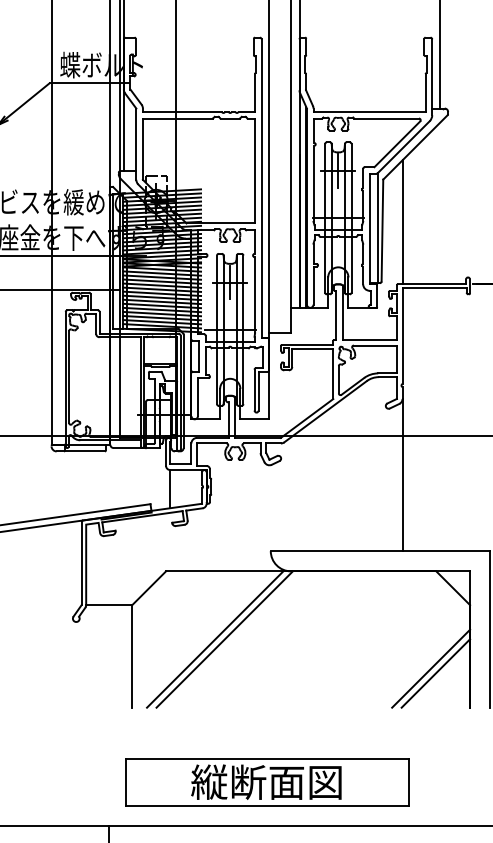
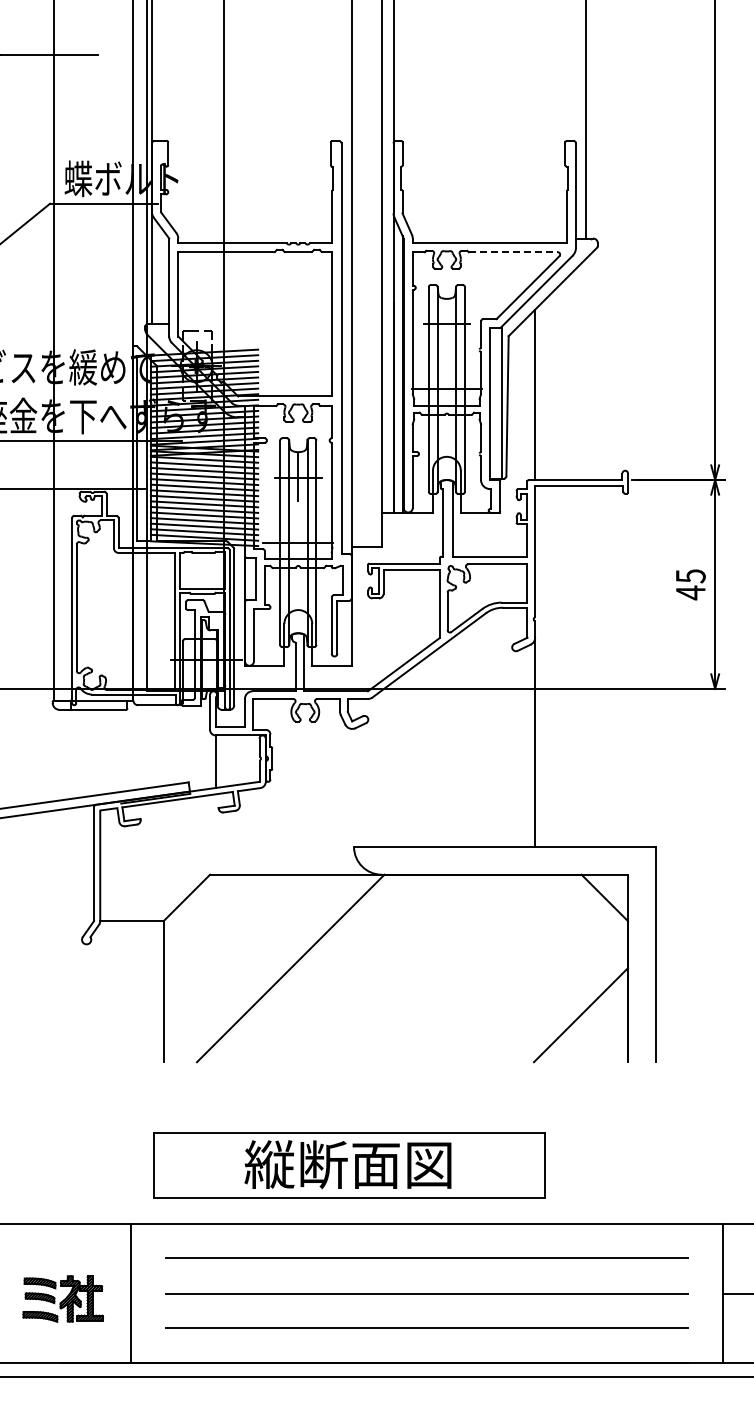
line: (386, 118) -> (513, 252), solid -> dashed
line: (338, 171) -> (446, 324), removed
line: (215, 639) -> (277, 968), removed
line: (431, 668) -> (574, 1008), removed

